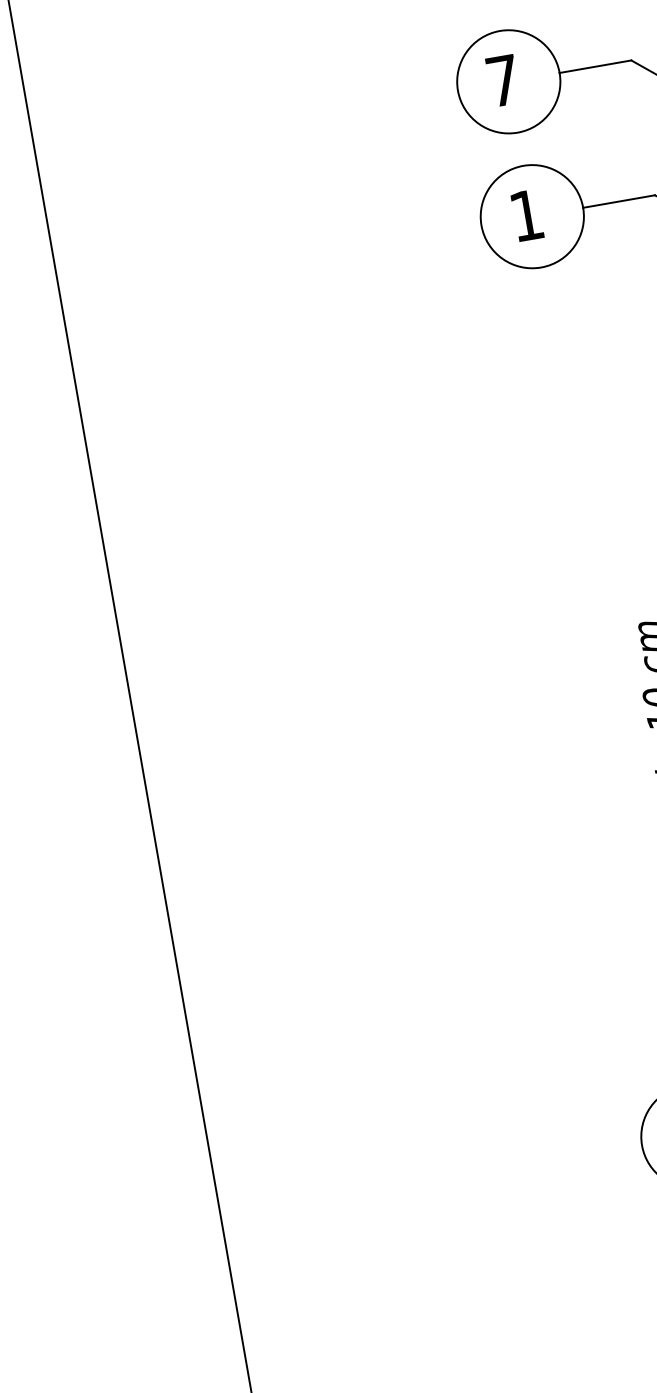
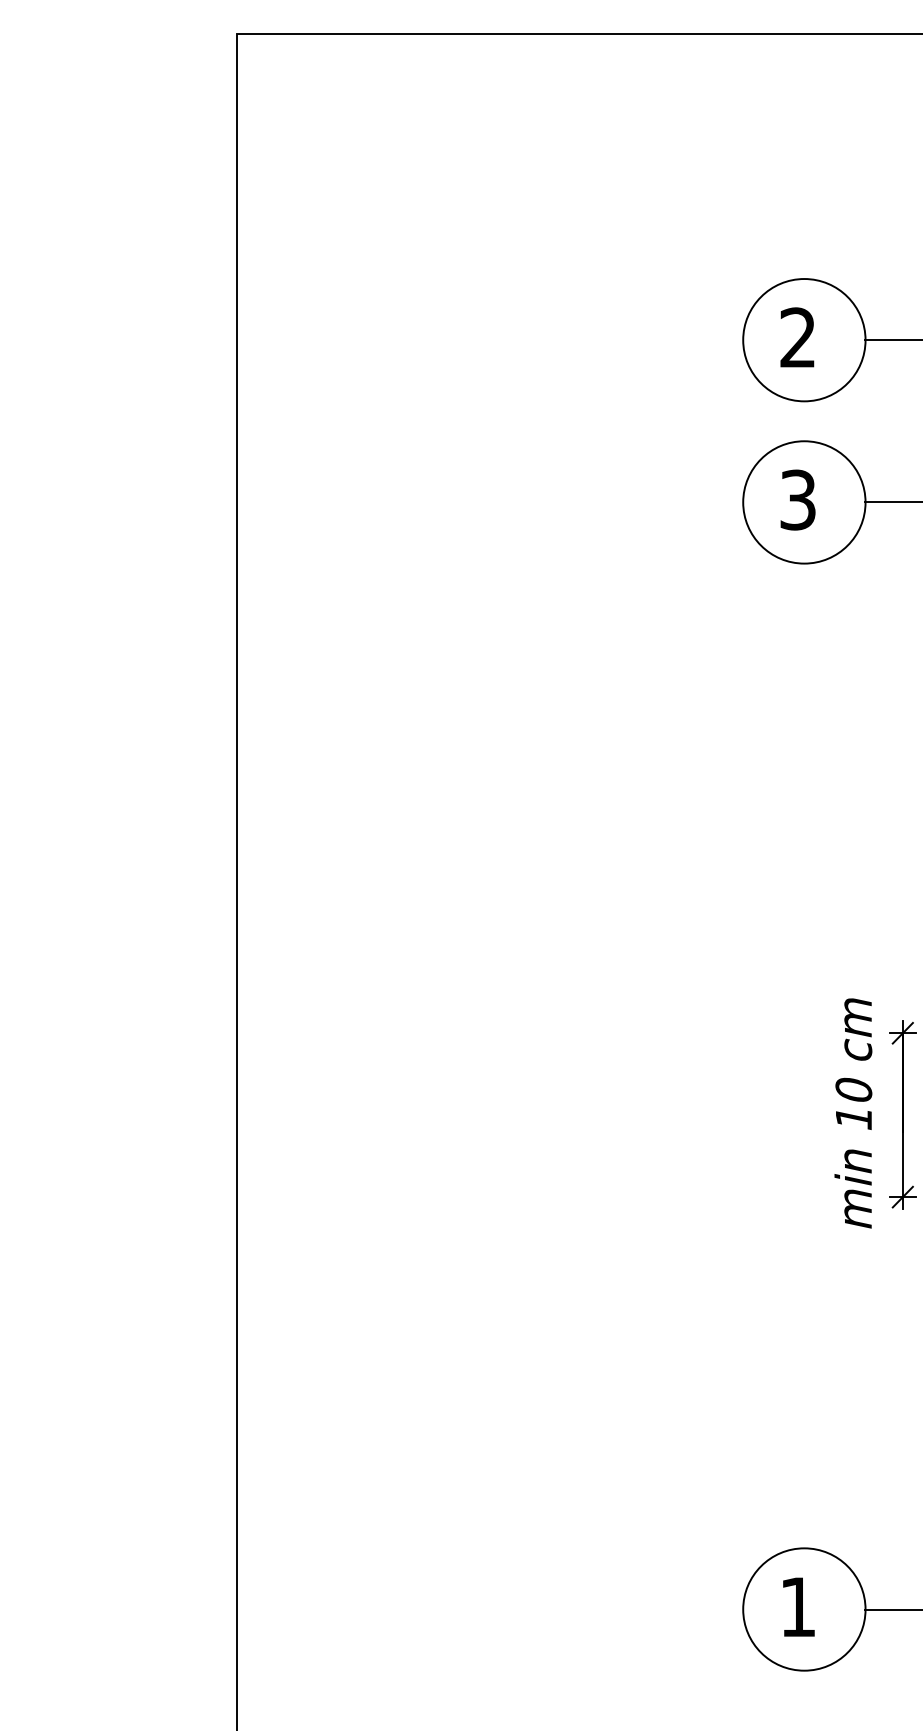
text: (502, 80) -> (797, 337), 7 -> 2
text: (526, 215) -> (797, 499), 1 -> 3

